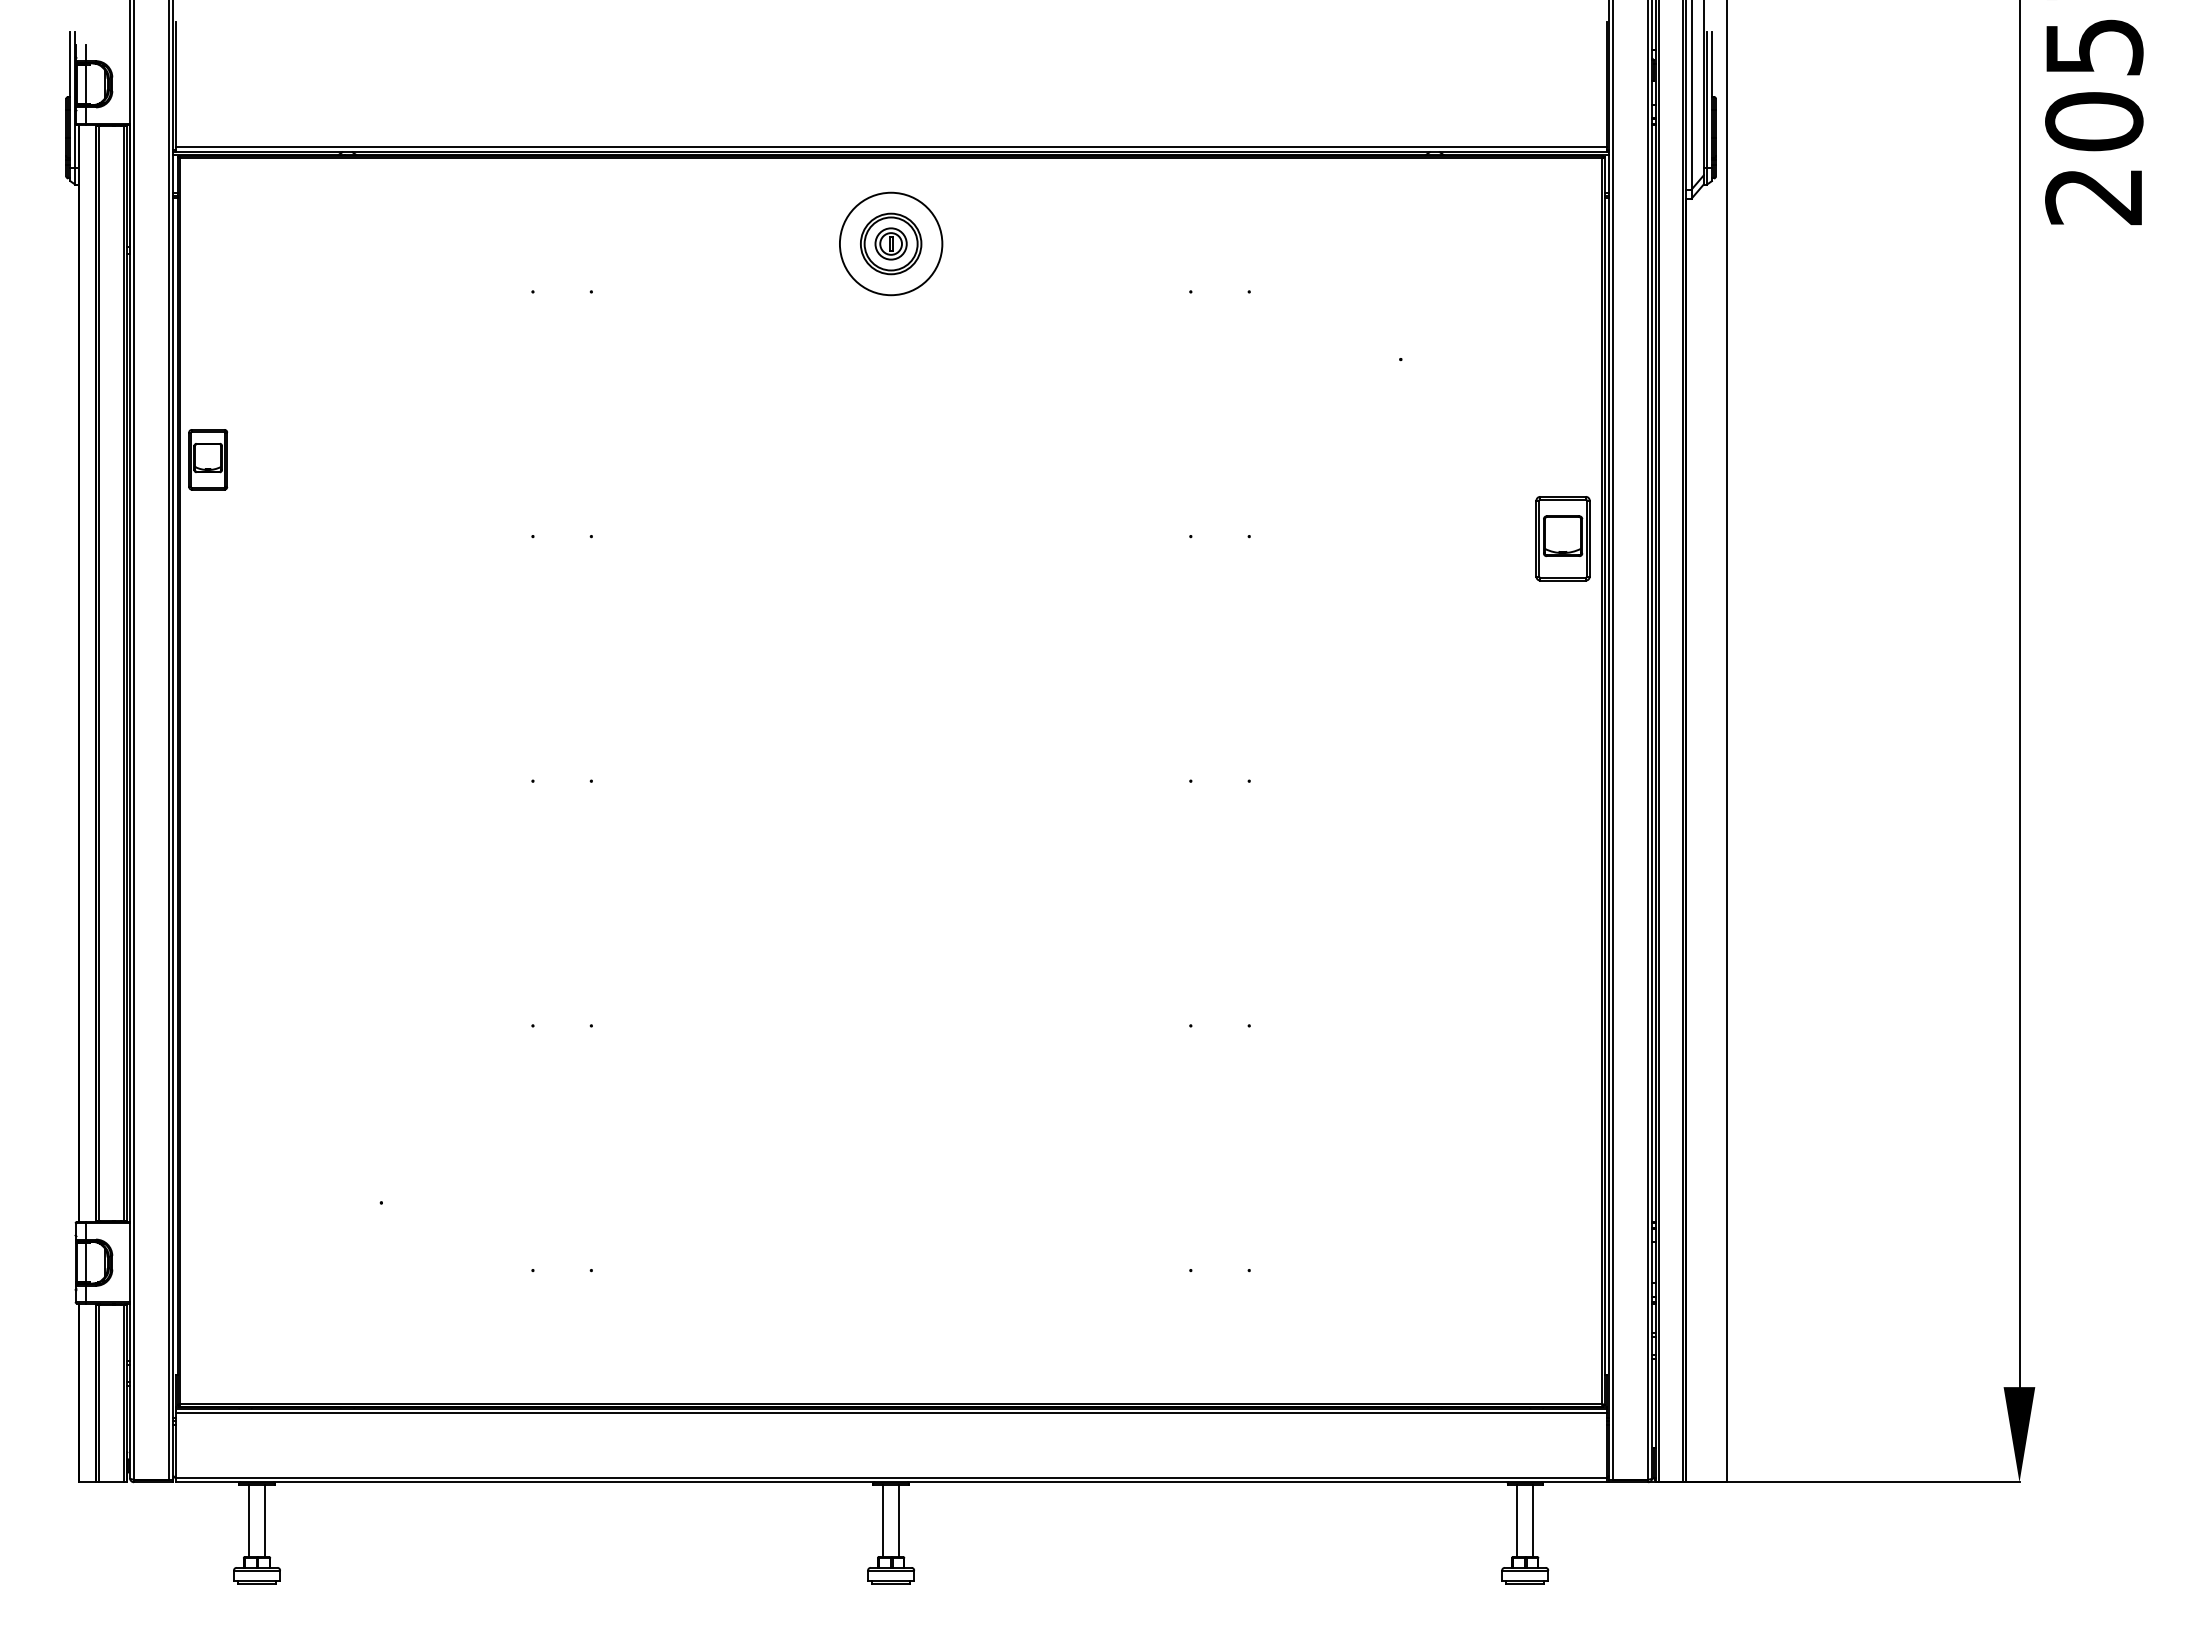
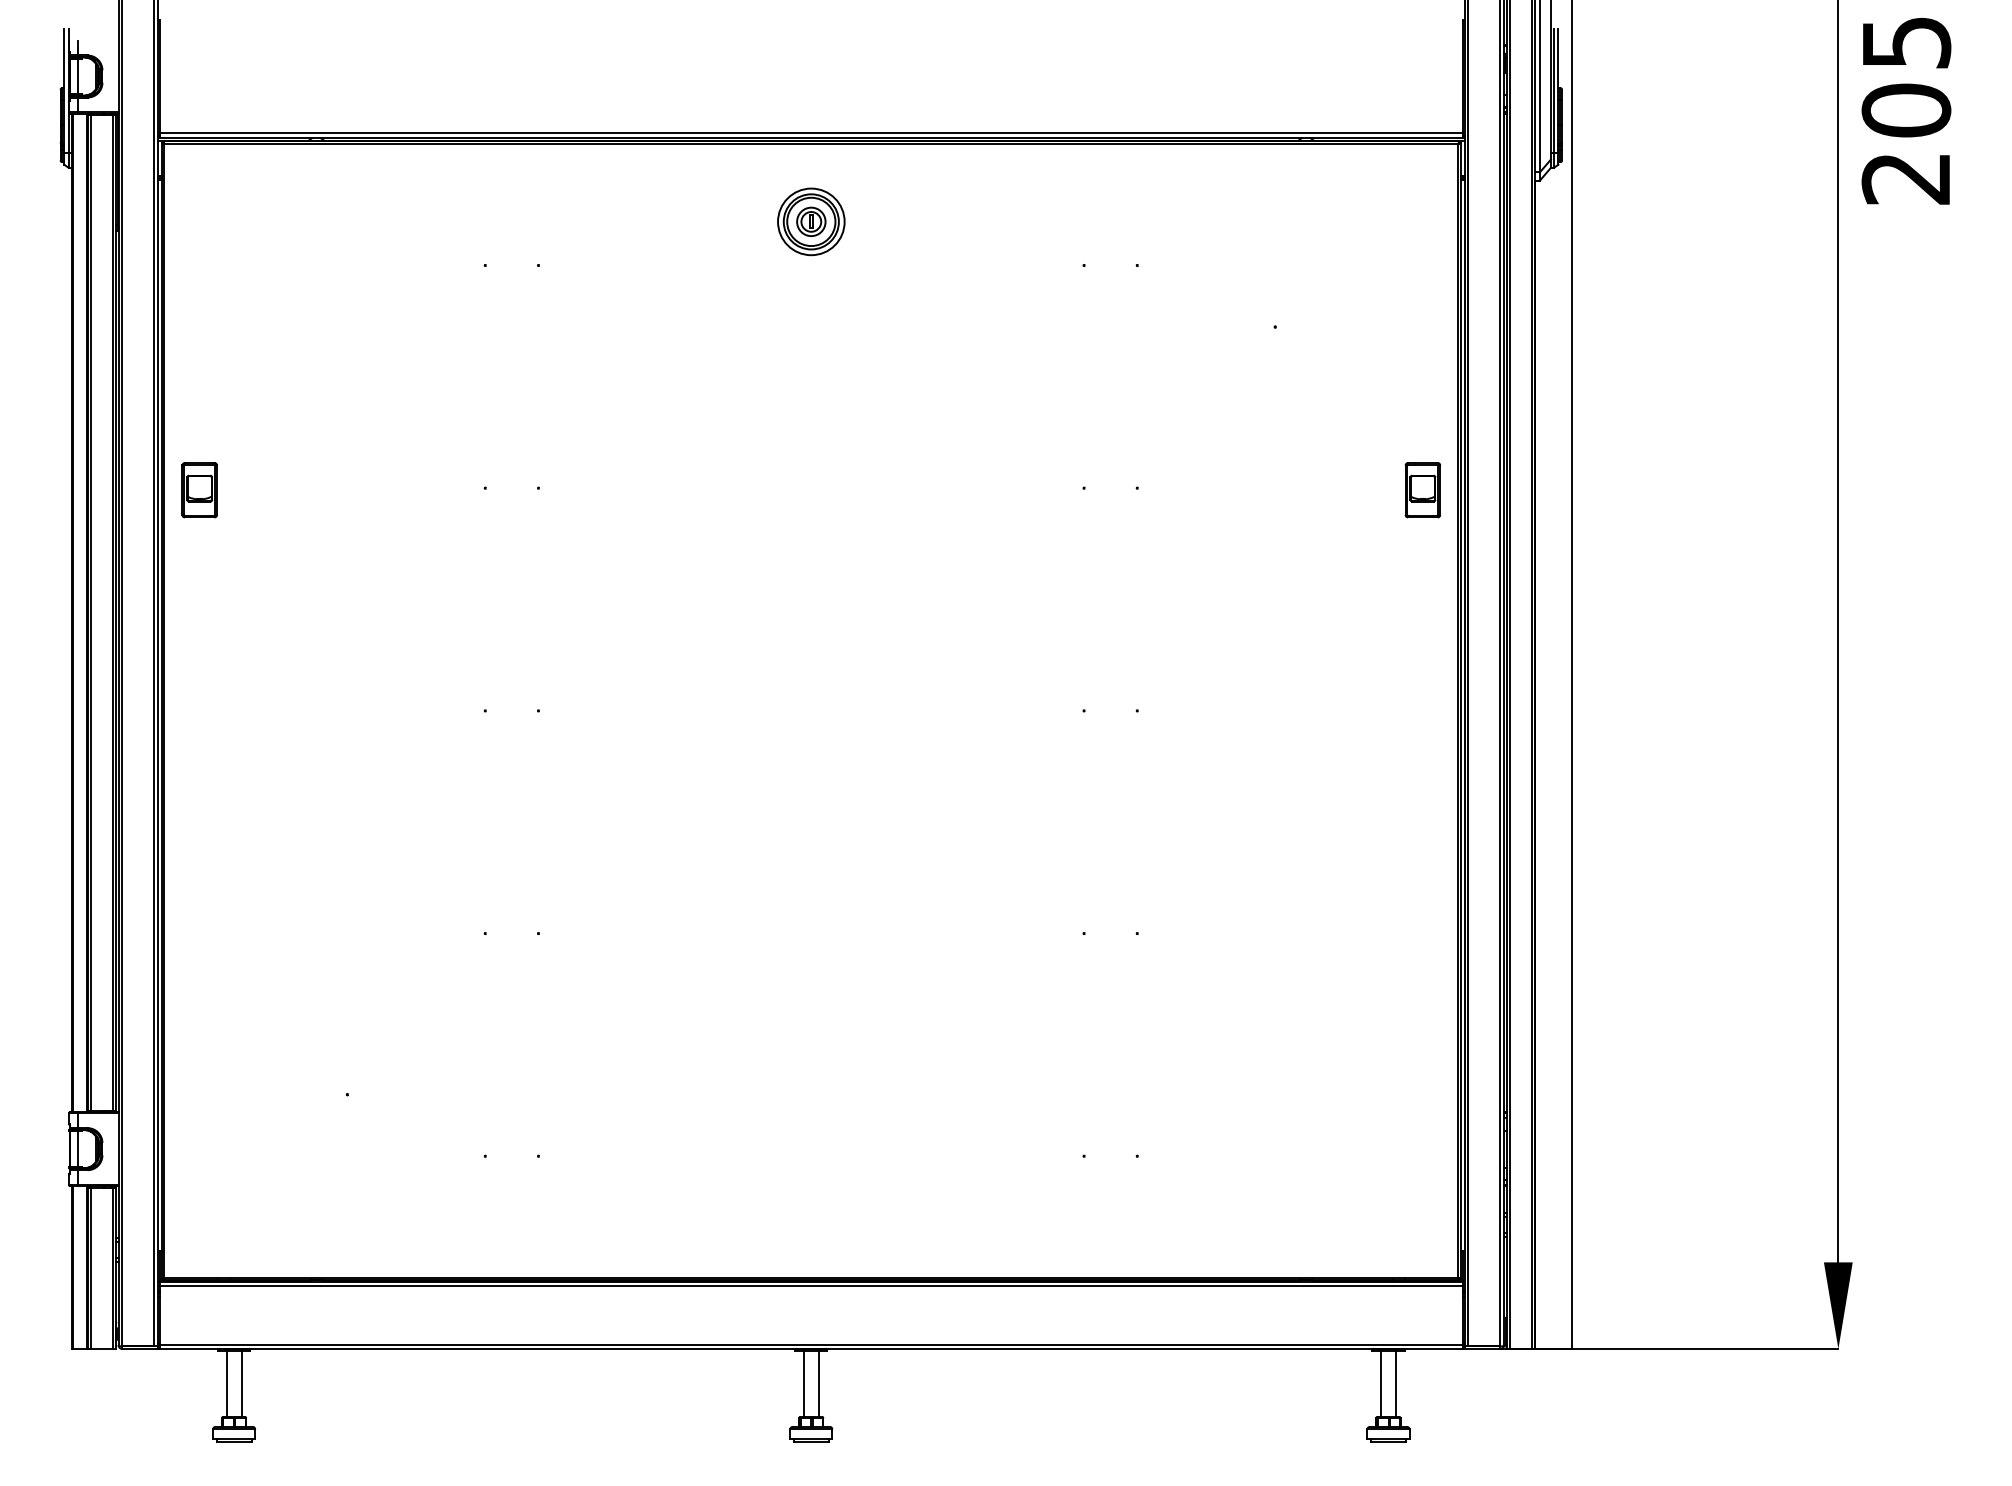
circle: (890, 243) -> (810, 221), size x0.71
part: (208, 459) -> (200, 489), moved
part: (1562, 538) -> (1422, 489), size x0.71

